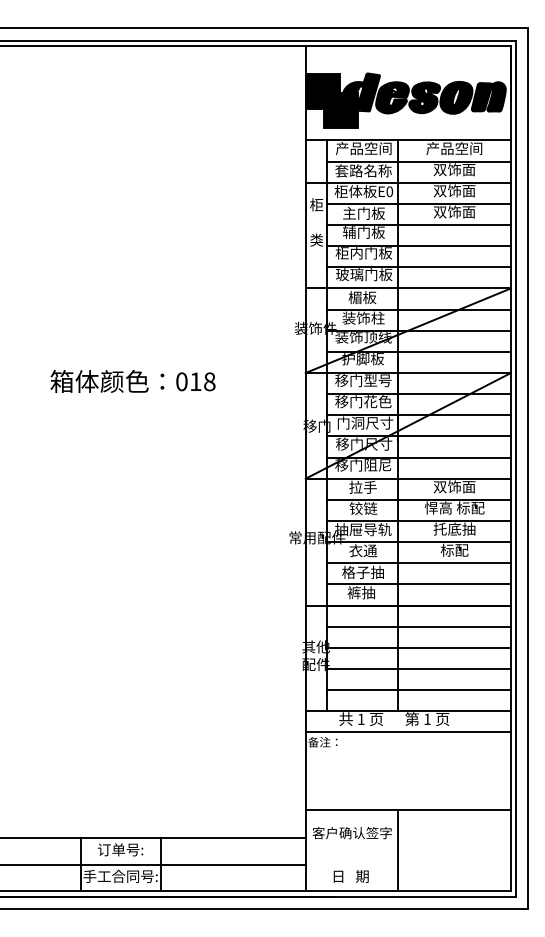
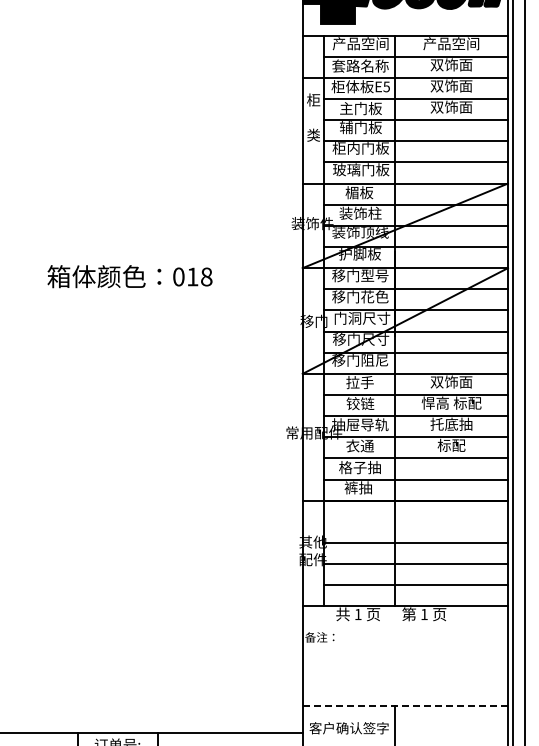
text: (389, 191) -> (386, 86), E0 -> E5
line: (418, 626) -> (415, 521), removed
line: (408, 732) -> (405, 627), removed
line: (408, 810) -> (405, 705), solid -> dashed

